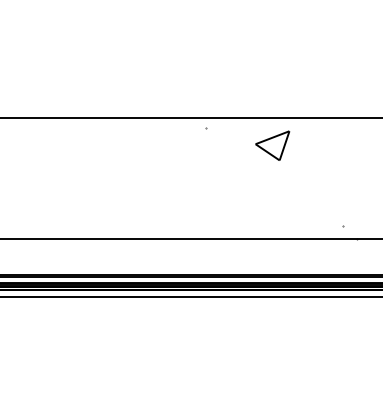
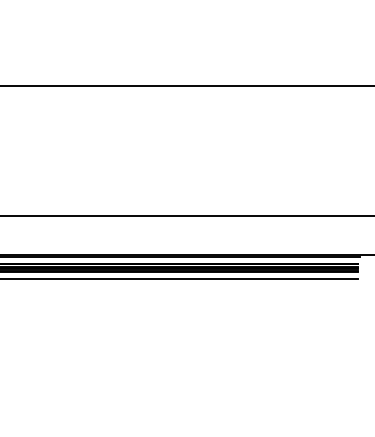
hatch: (281, 182) -> (235, 155), removed

